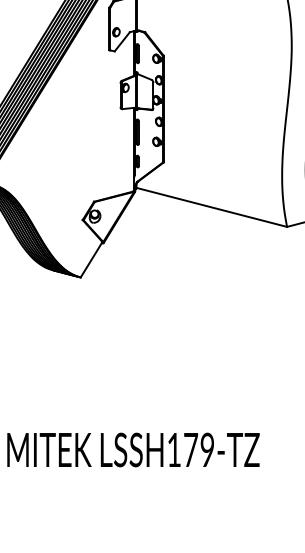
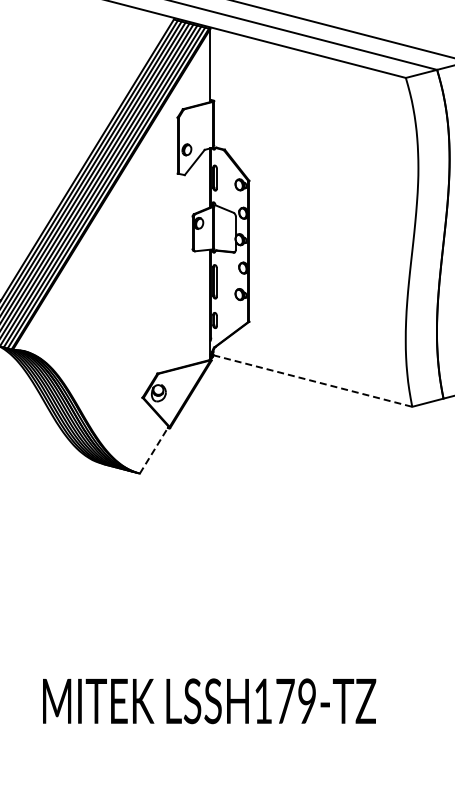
line: (211, 207) -> (312, 381), solid -> dashed
line: (91, 260) -> (154, 450), solid -> dashed

